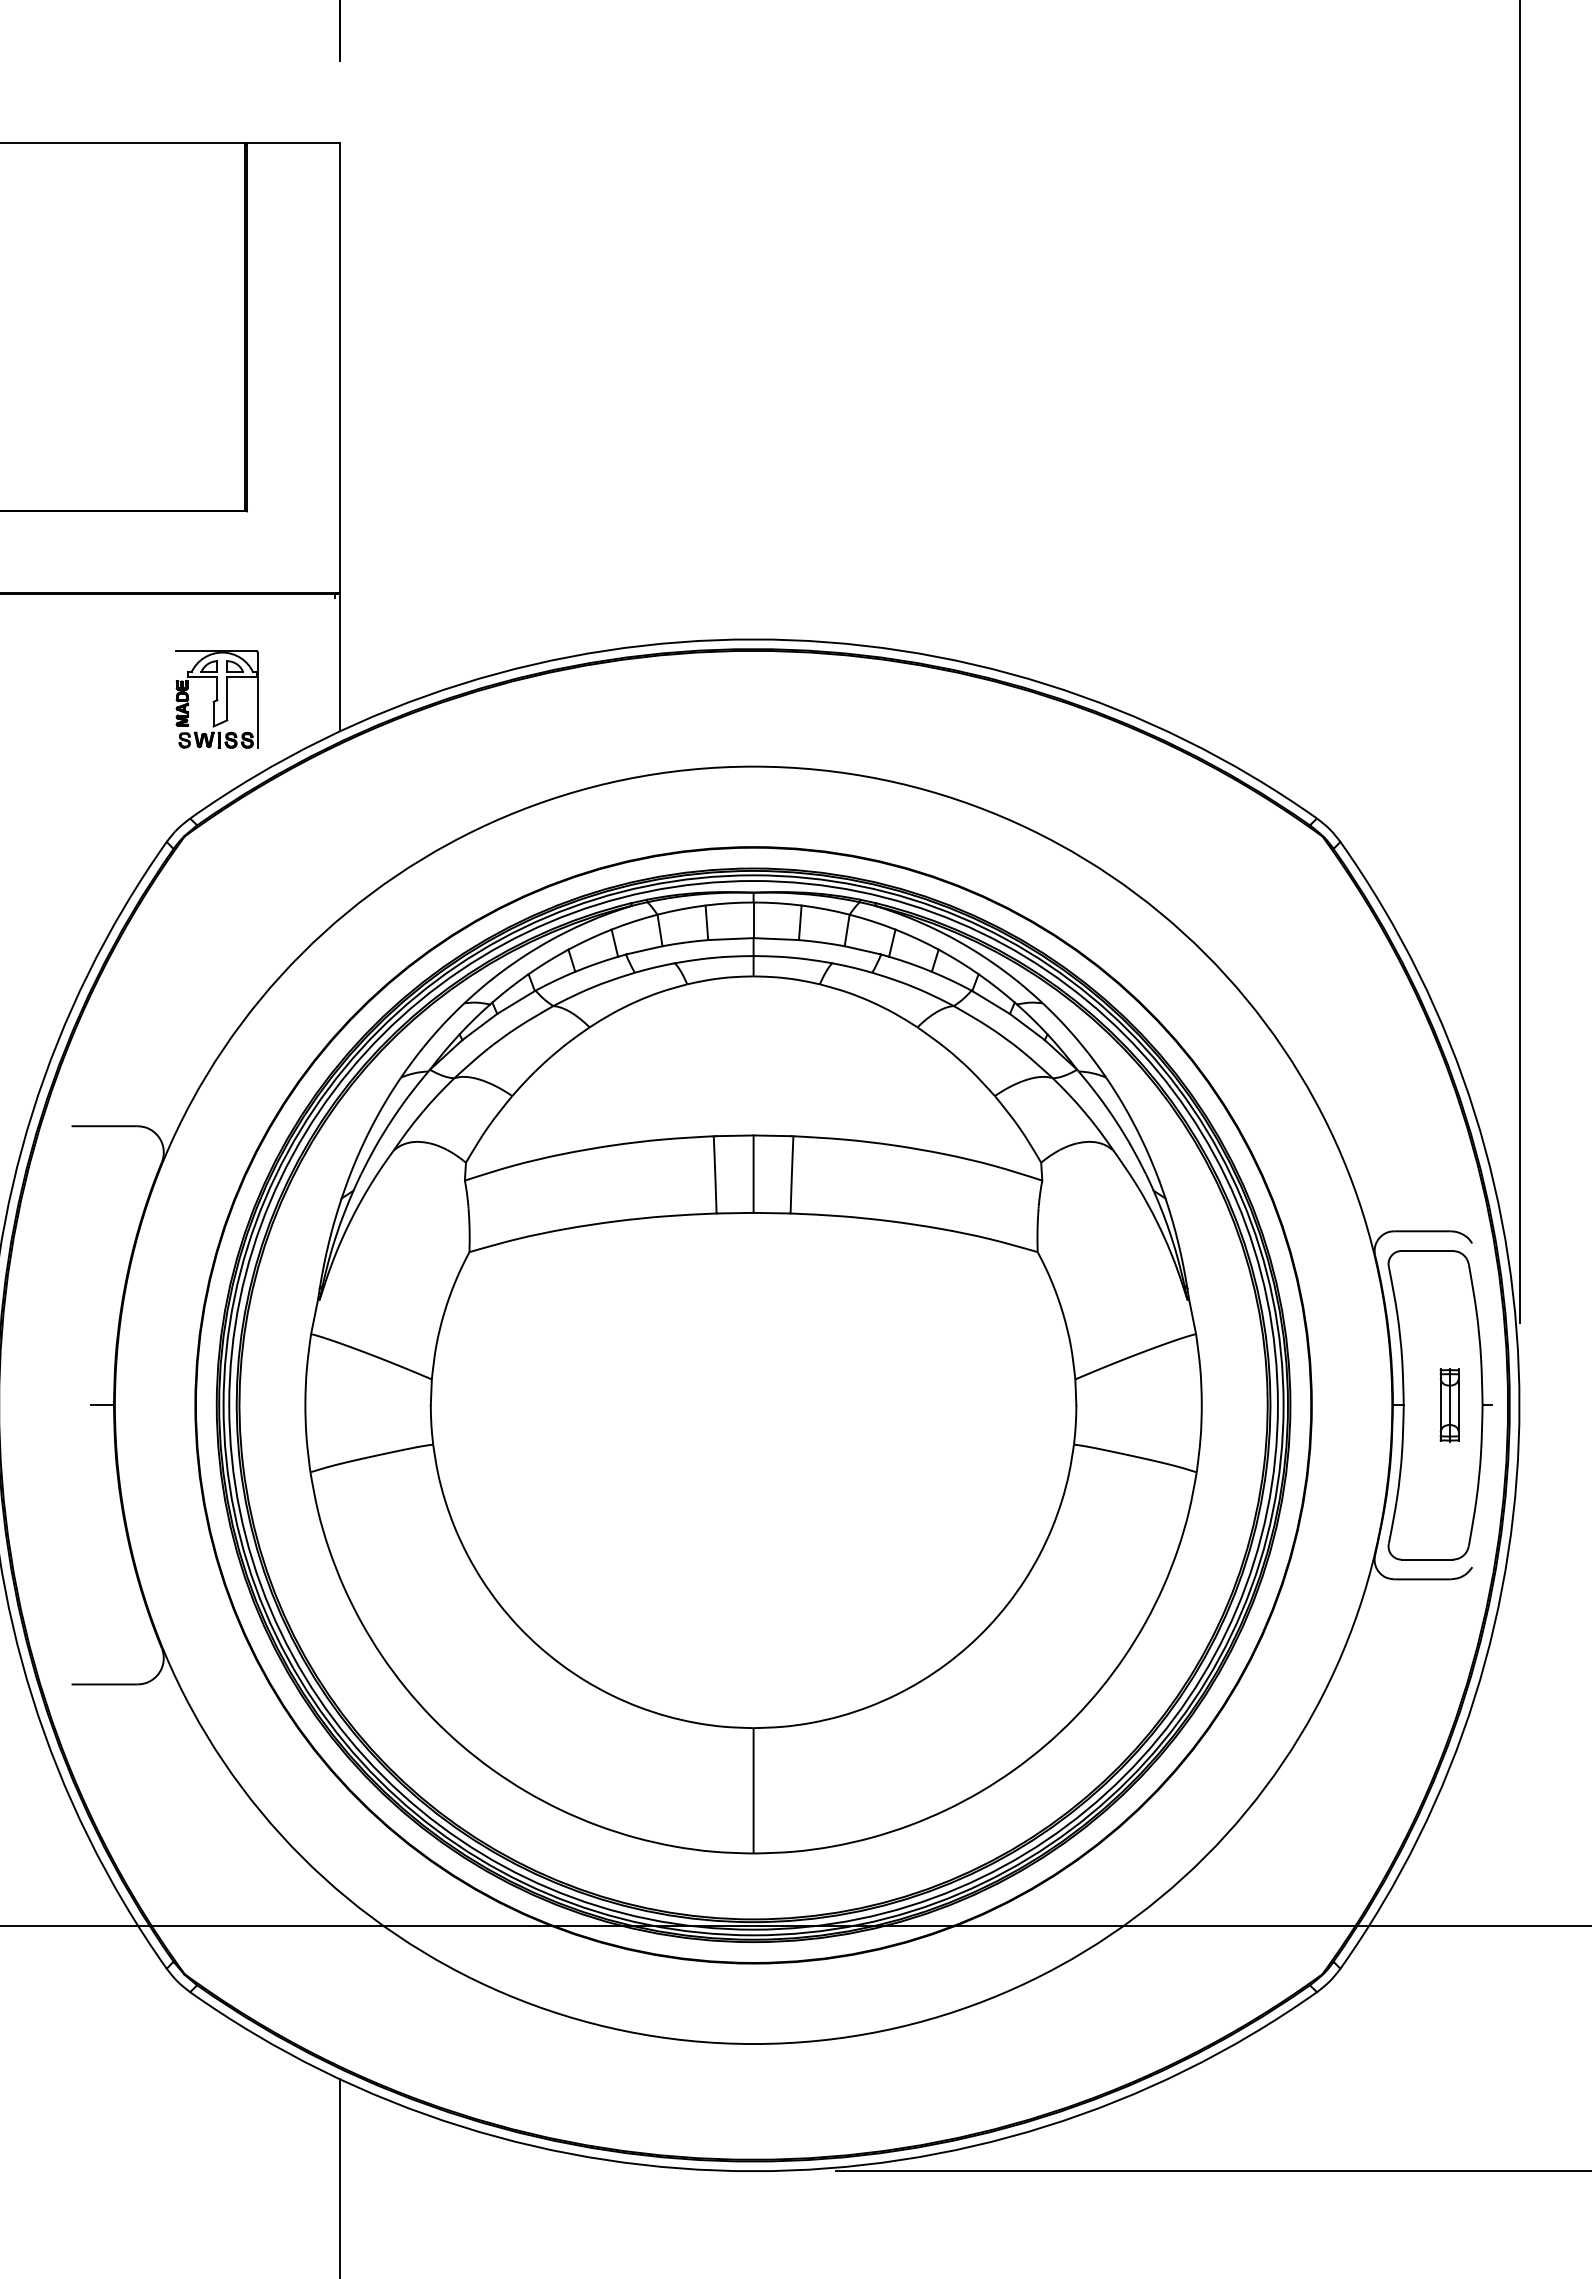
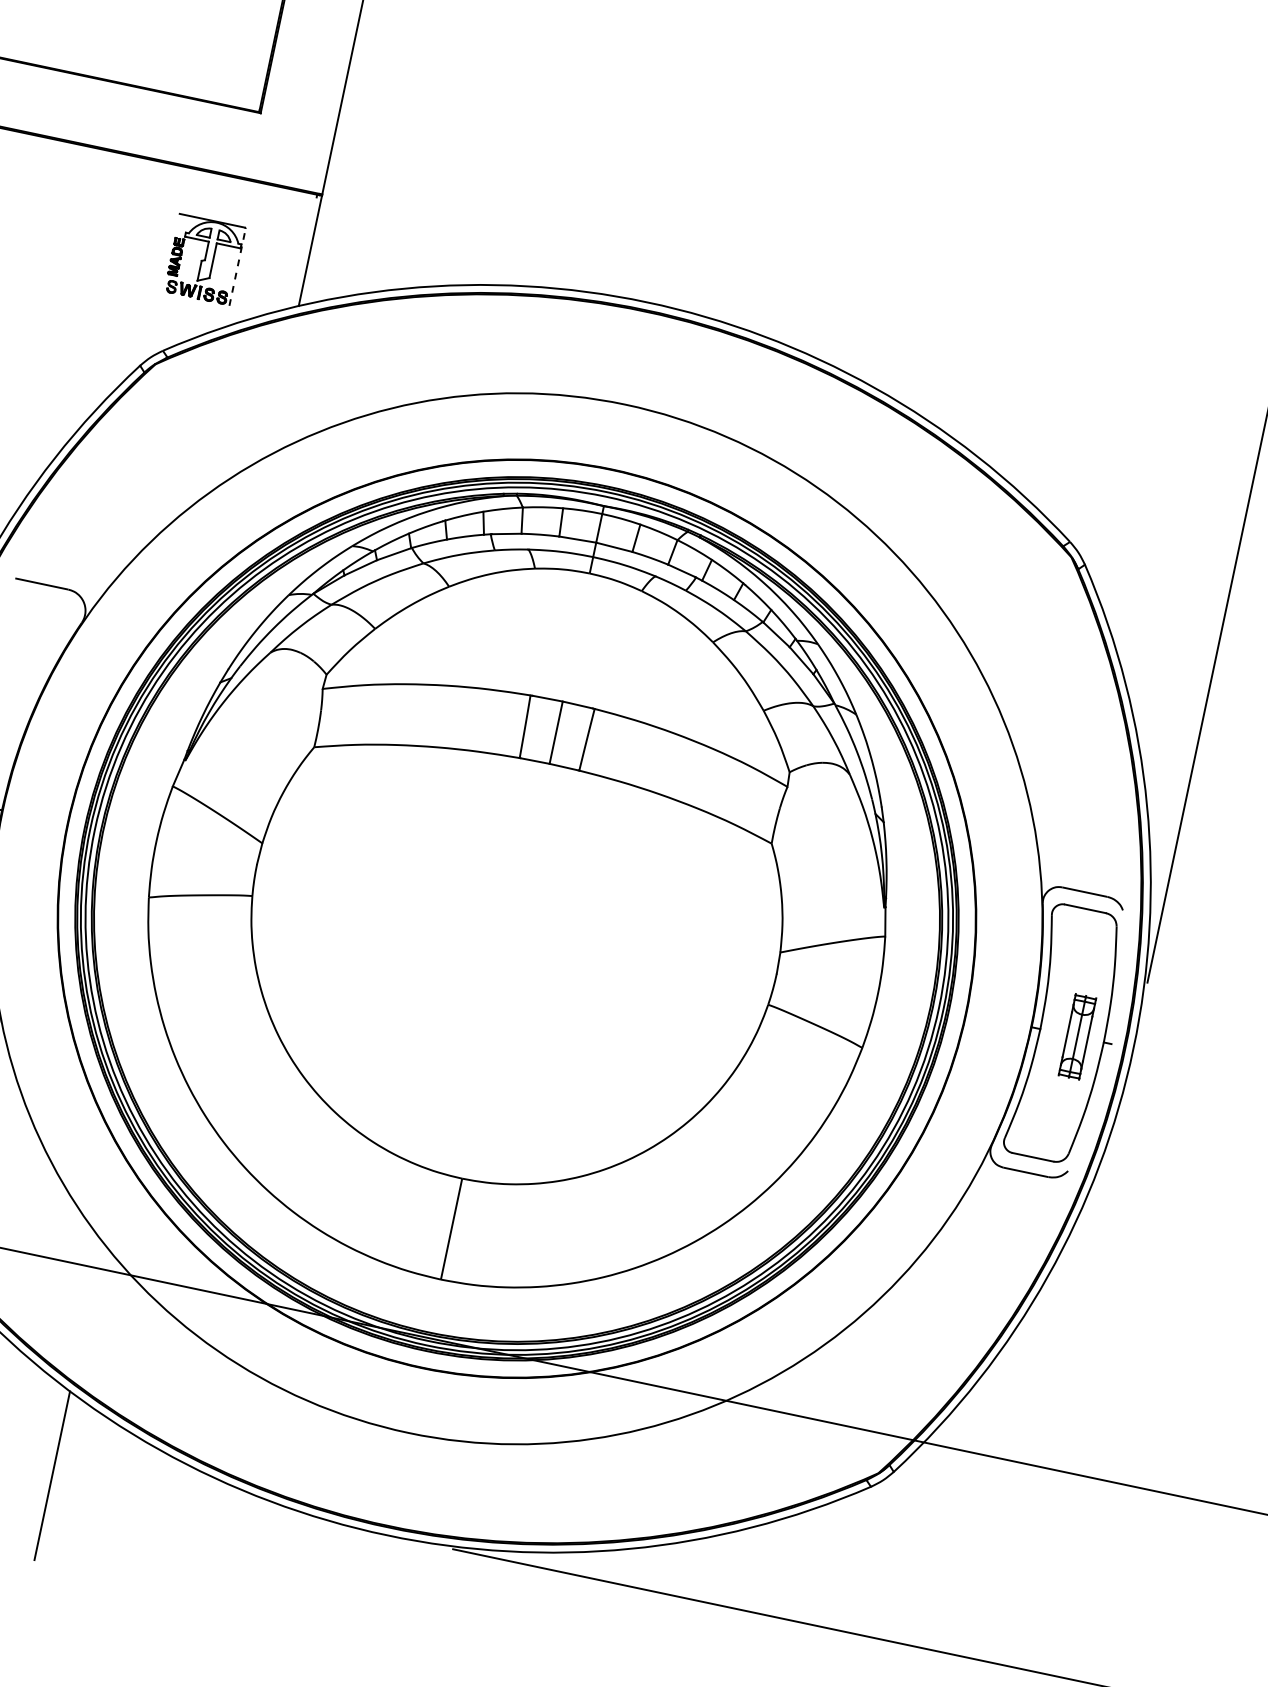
line: (257, 700) -> (237, 267), solid -> dashed
part: (1449, 1405) -> (1077, 1036), size x1.4

